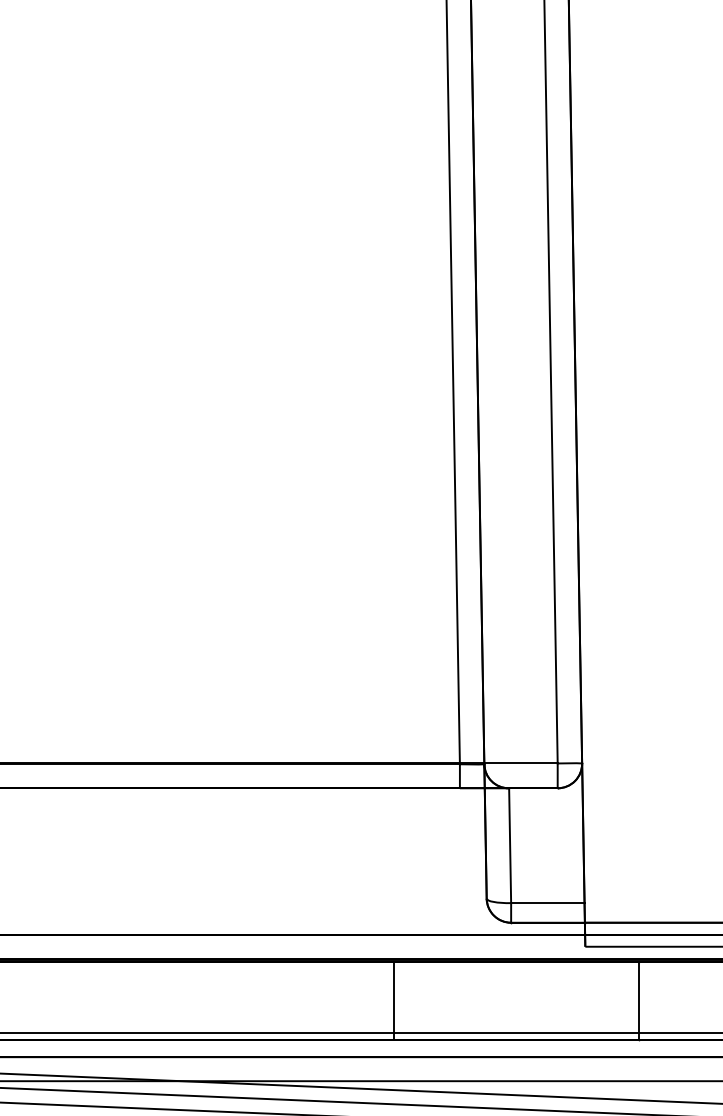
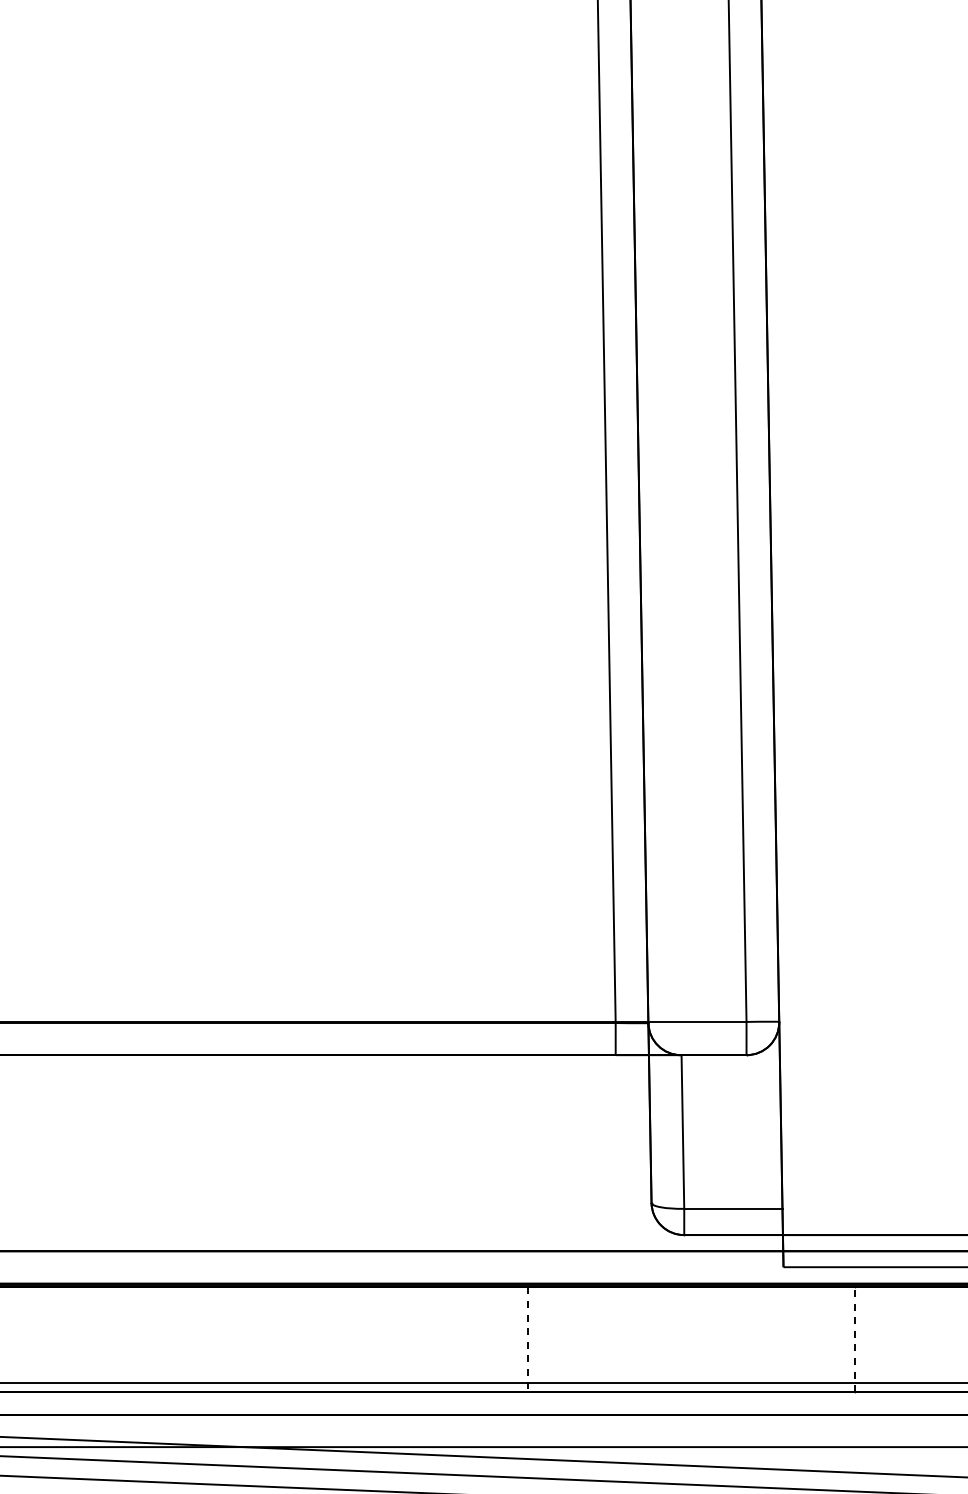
line: (639, 1000) -> (855, 1339), solid -> dashed
line: (394, 1001) -> (528, 1340), solid -> dashed

